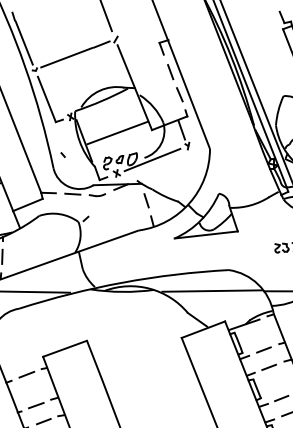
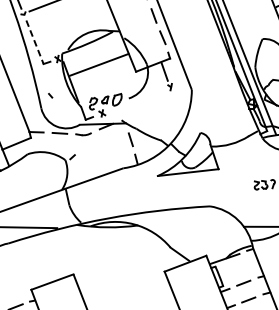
line: (47, 99) -> (35, 42), solid -> dashed
line: (117, 132) -> (99, 64), moved
line: (152, 159) -> (136, 100), removed
line: (211, 290) -> (193, 226), removed

